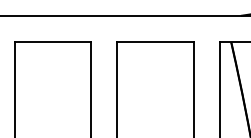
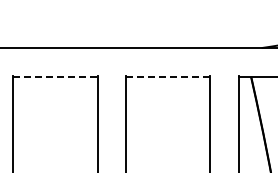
line: (53, 41) -> (55, 76), solid -> dashed
line: (155, 41) -> (168, 76), solid -> dashed

